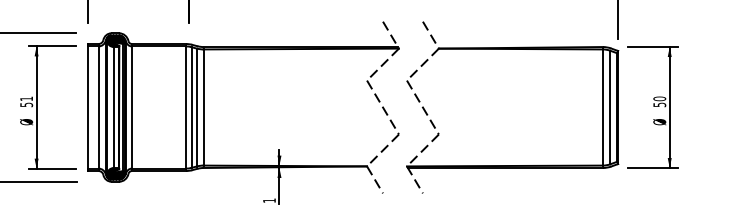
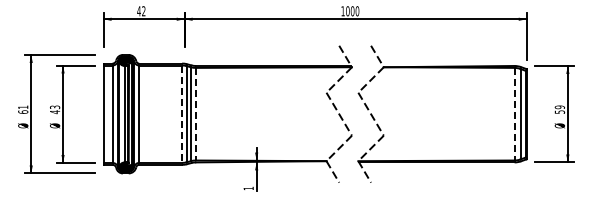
text: (659, 99) -> (559, 107), 50 -> 59
text: (25, 101) -> (54, 109), 51 -> 43
line: (186, 107) -> (182, 114), solid -> dashed
line: (203, 107) -> (196, 114), solid -> dashed
line: (602, 107) -> (514, 114), solid -> dashed

